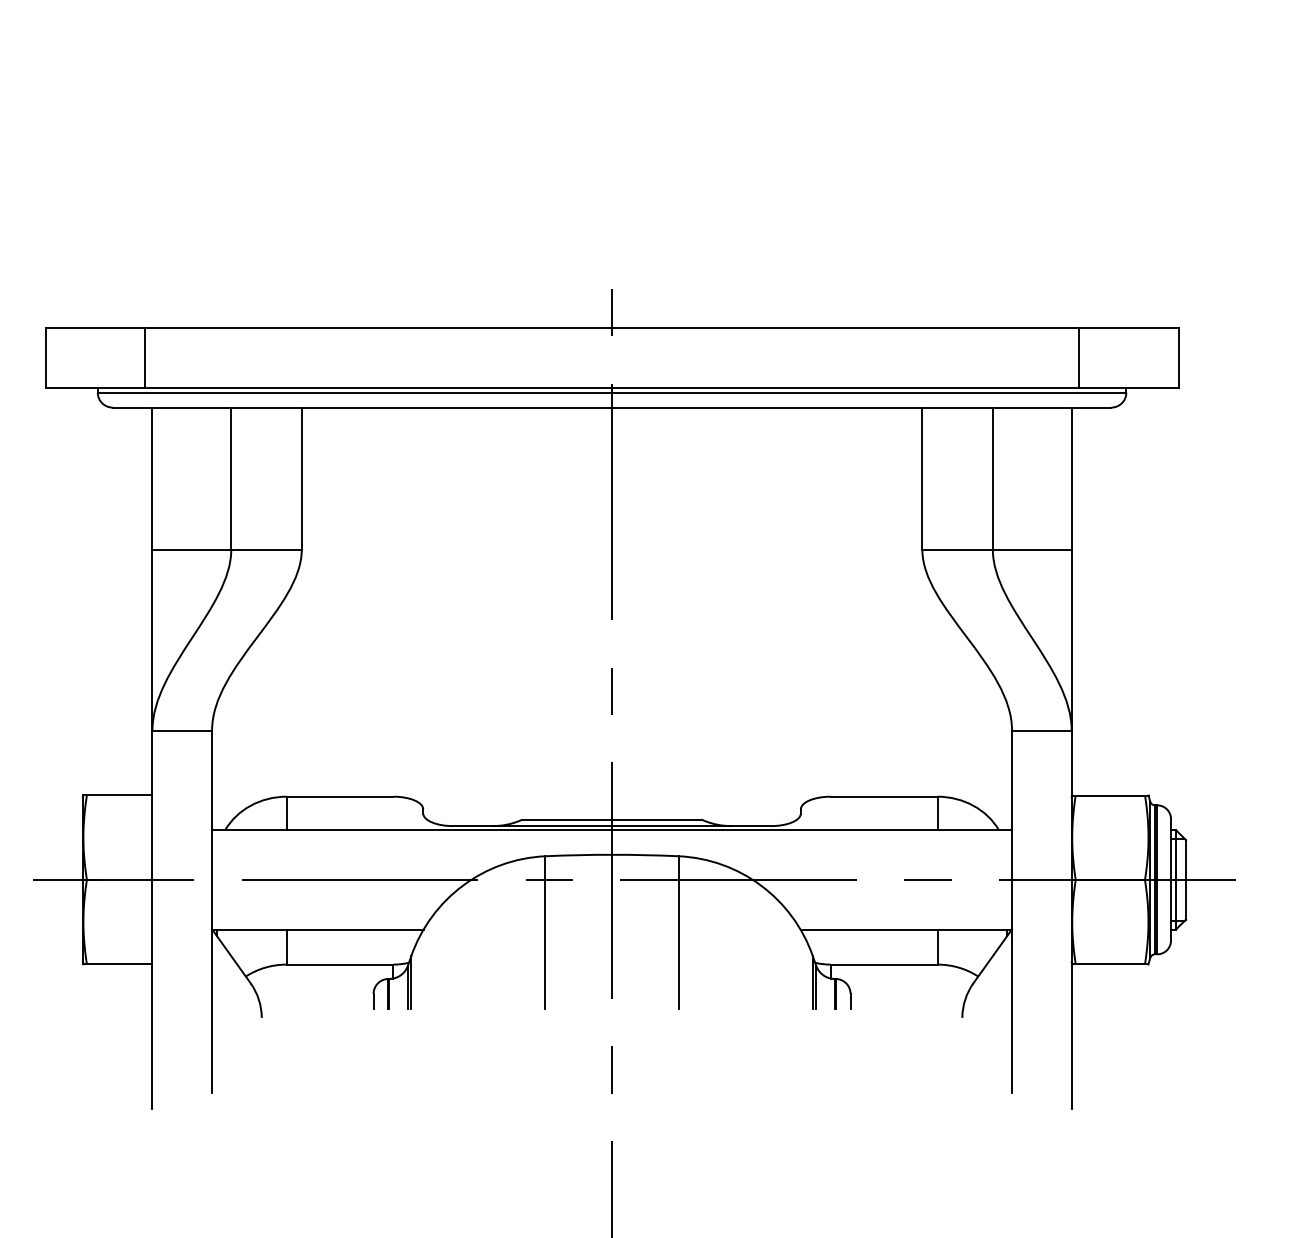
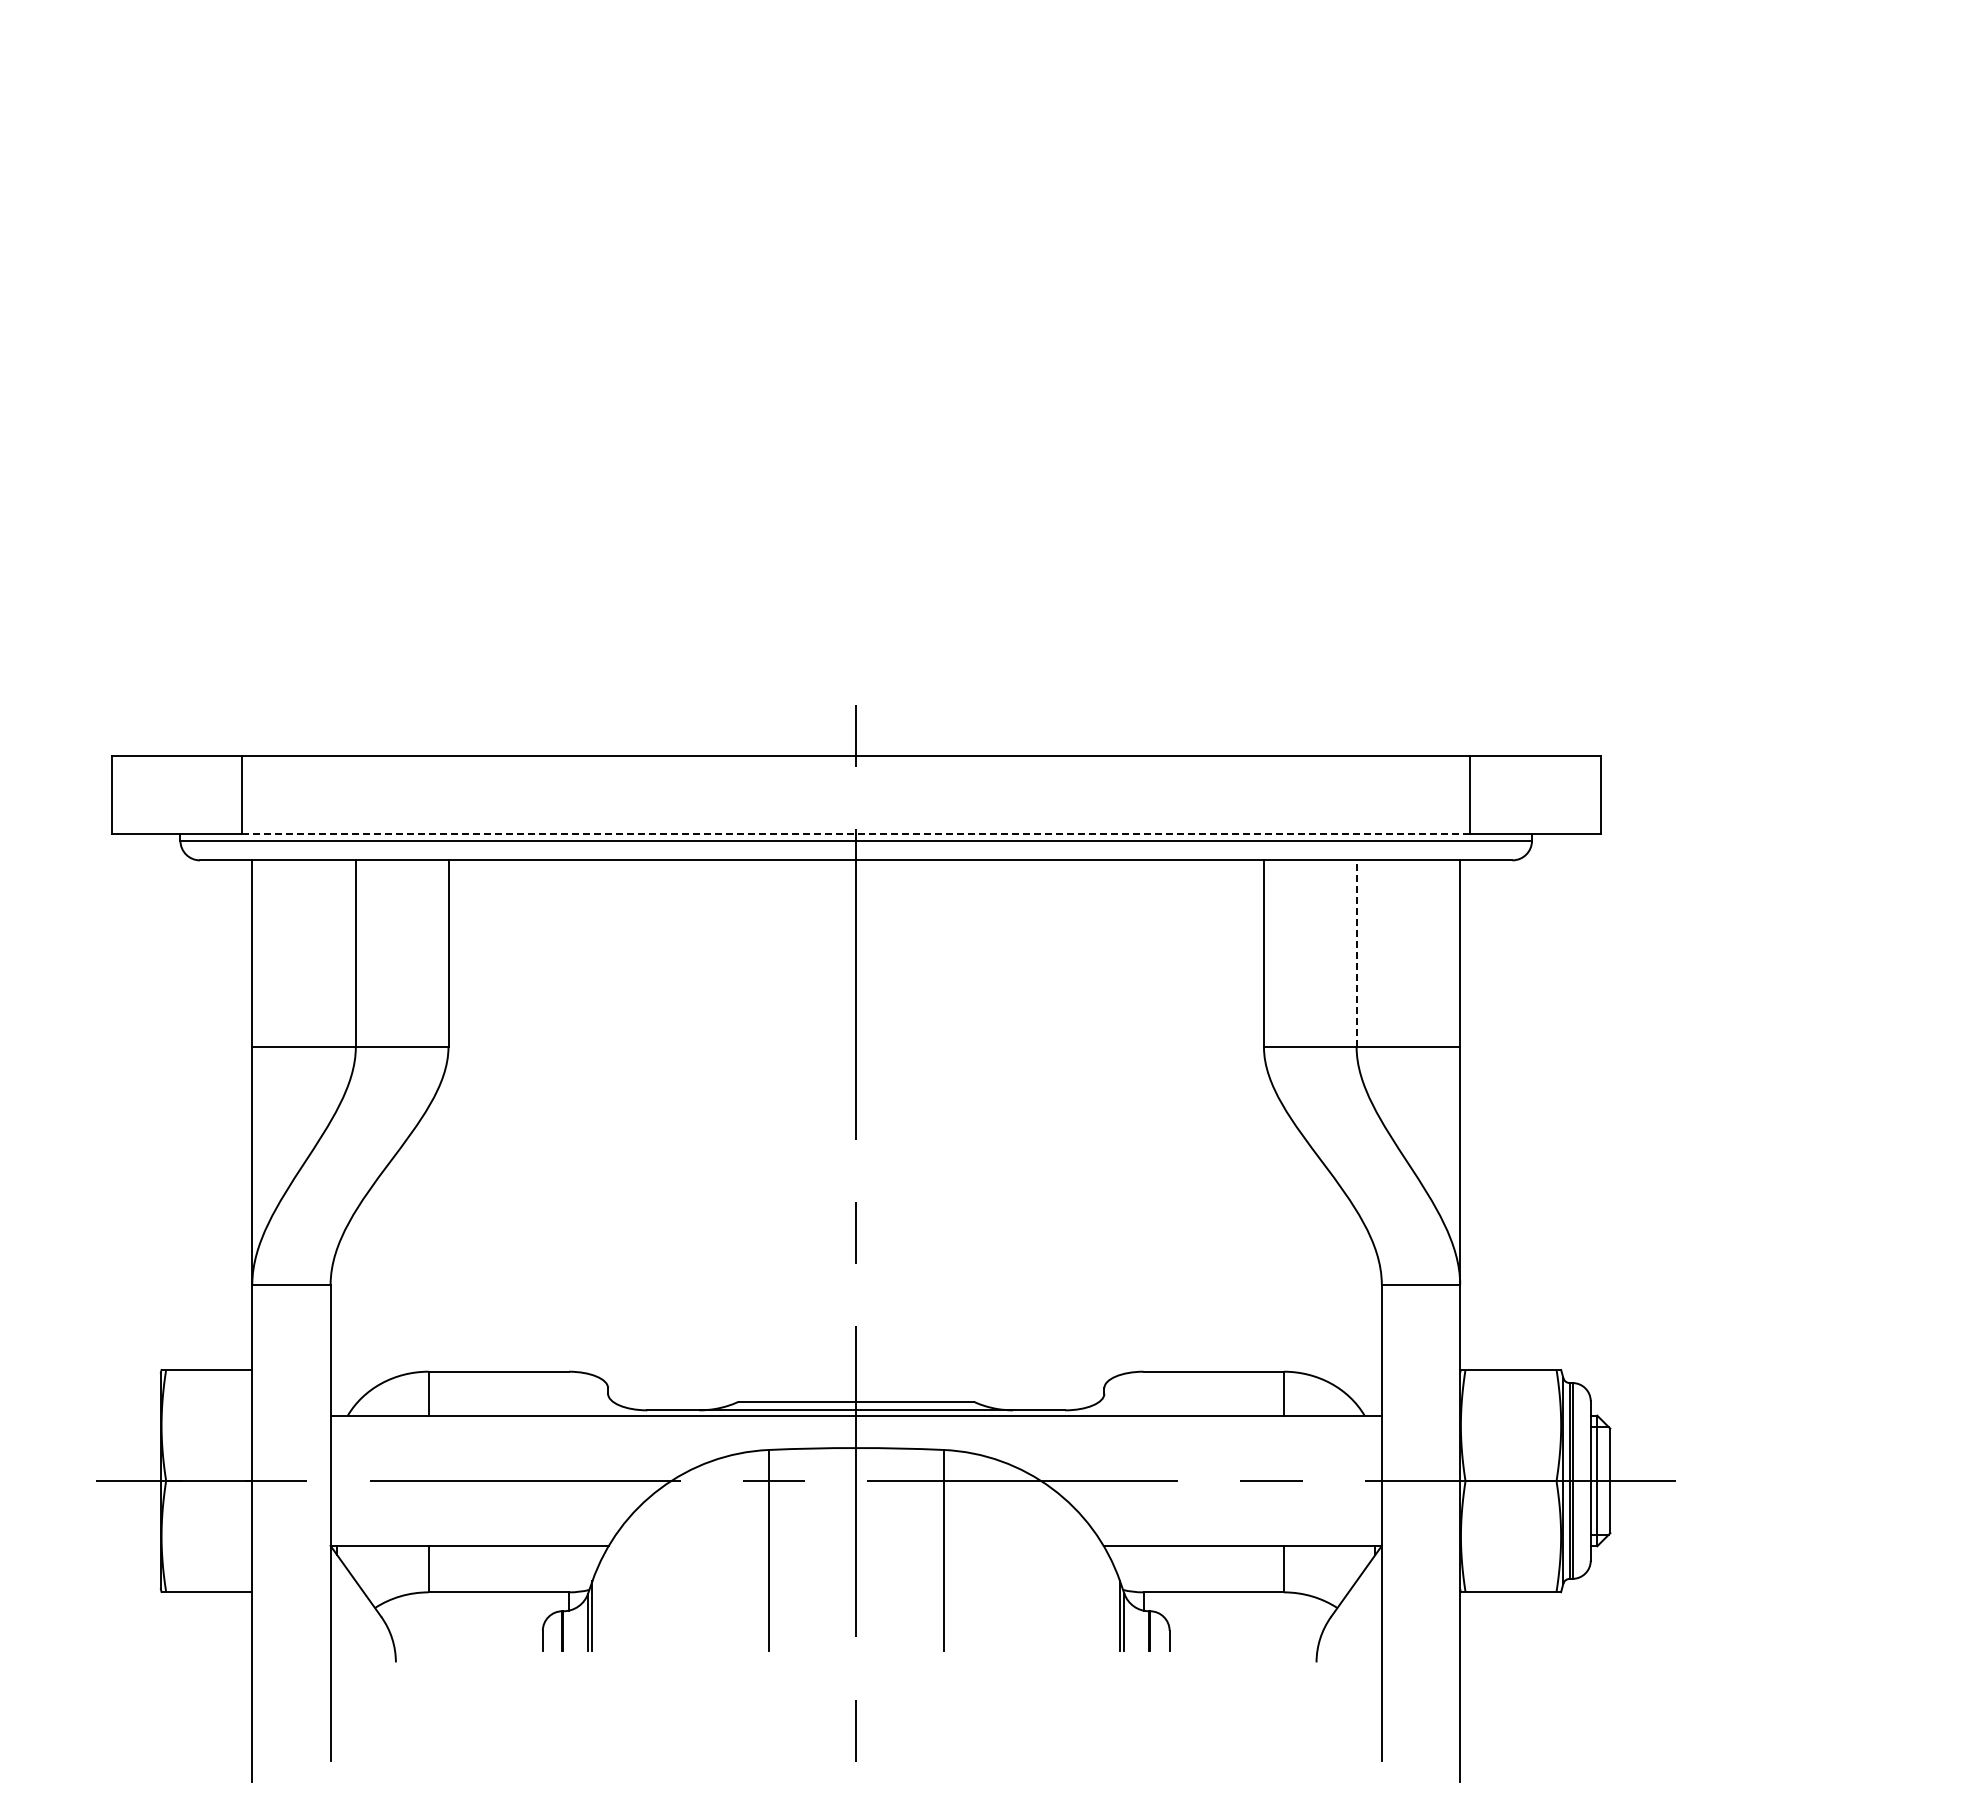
line: (612, 387) -> (856, 834), solid -> dashed
line: (992, 478) -> (1356, 953), solid -> dashed

